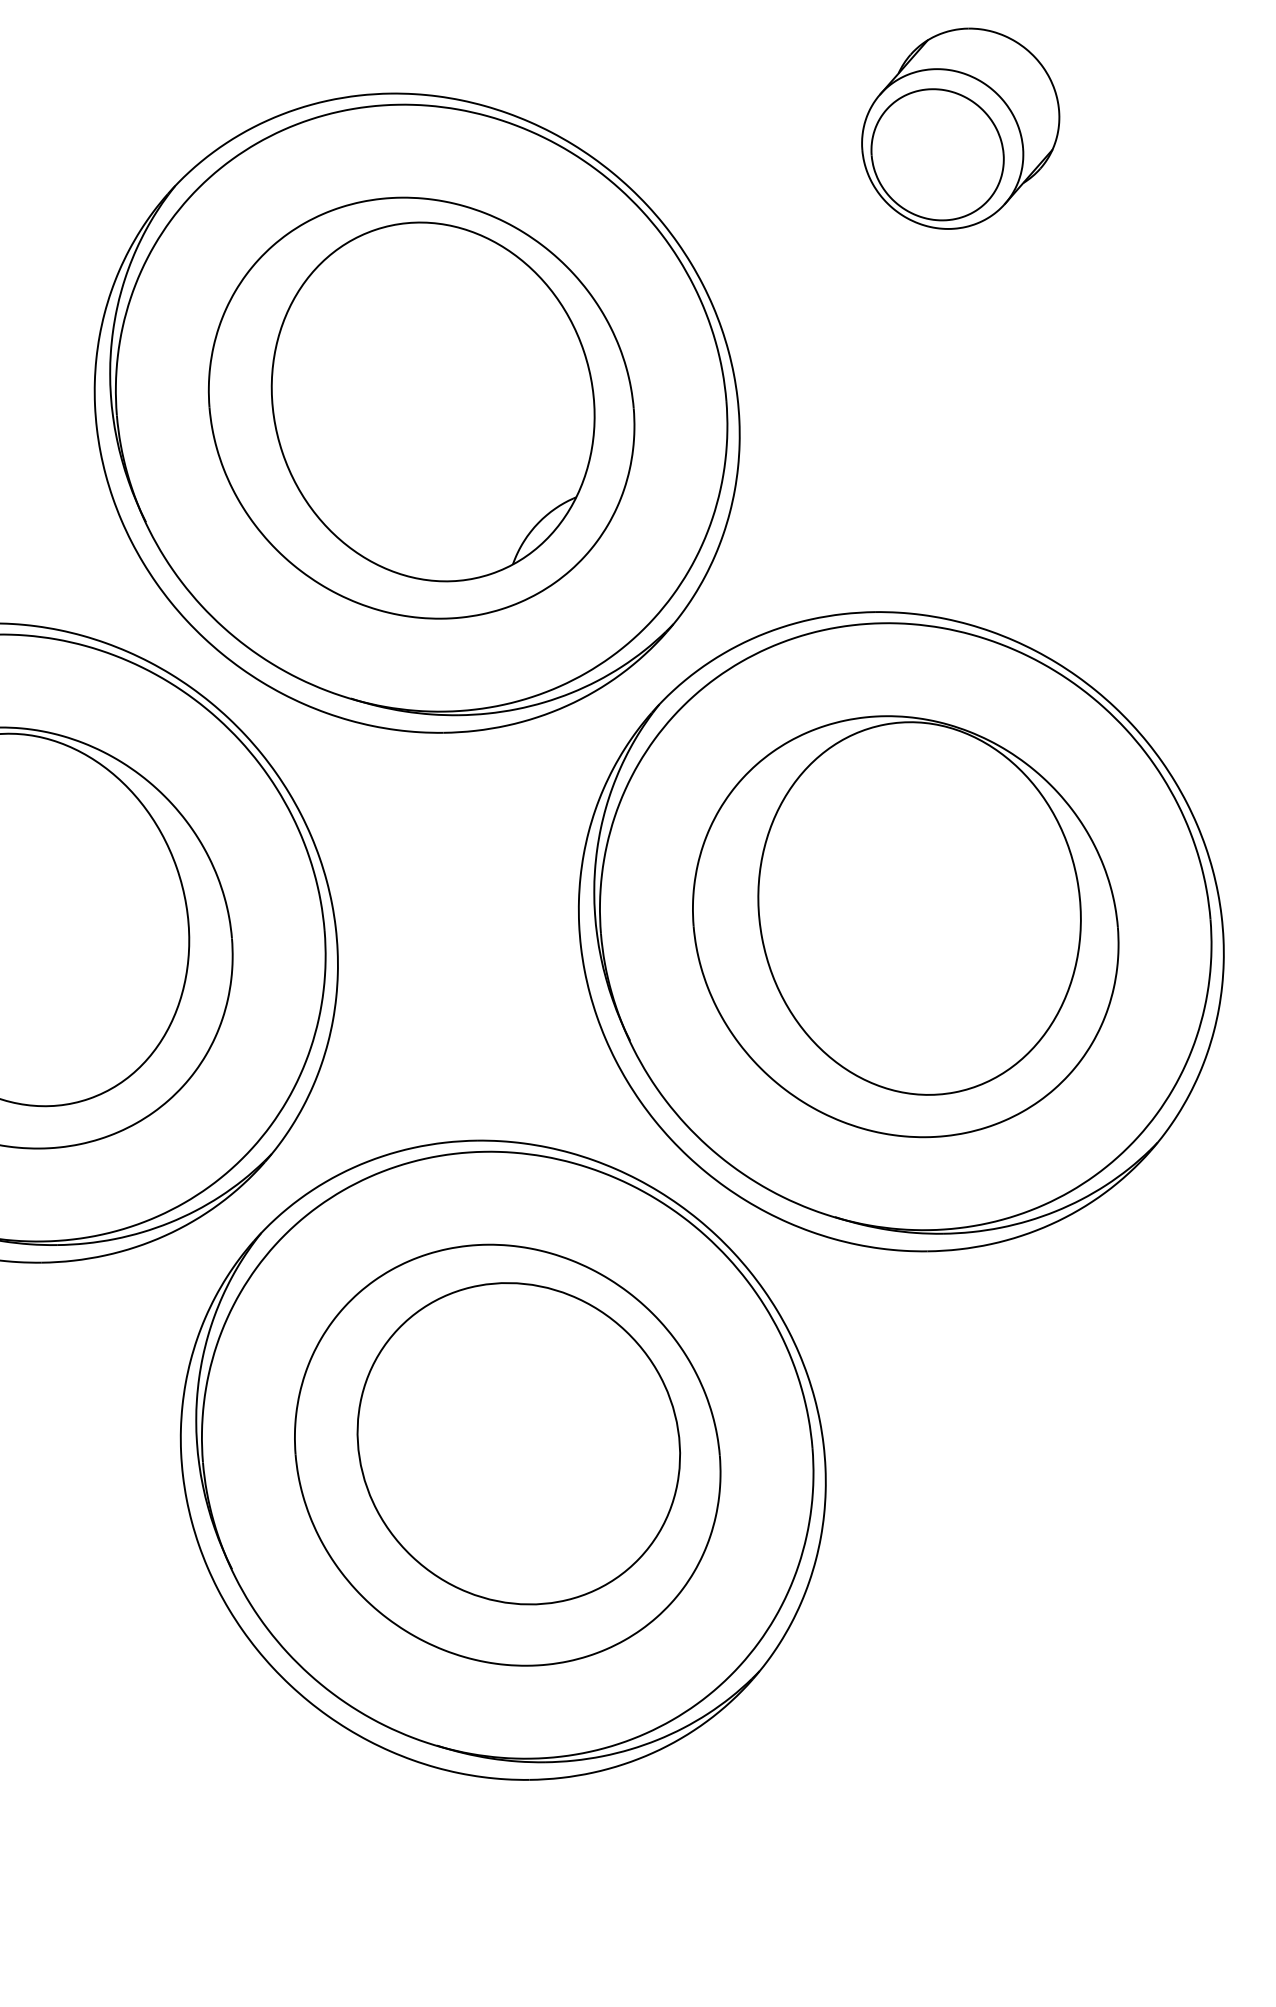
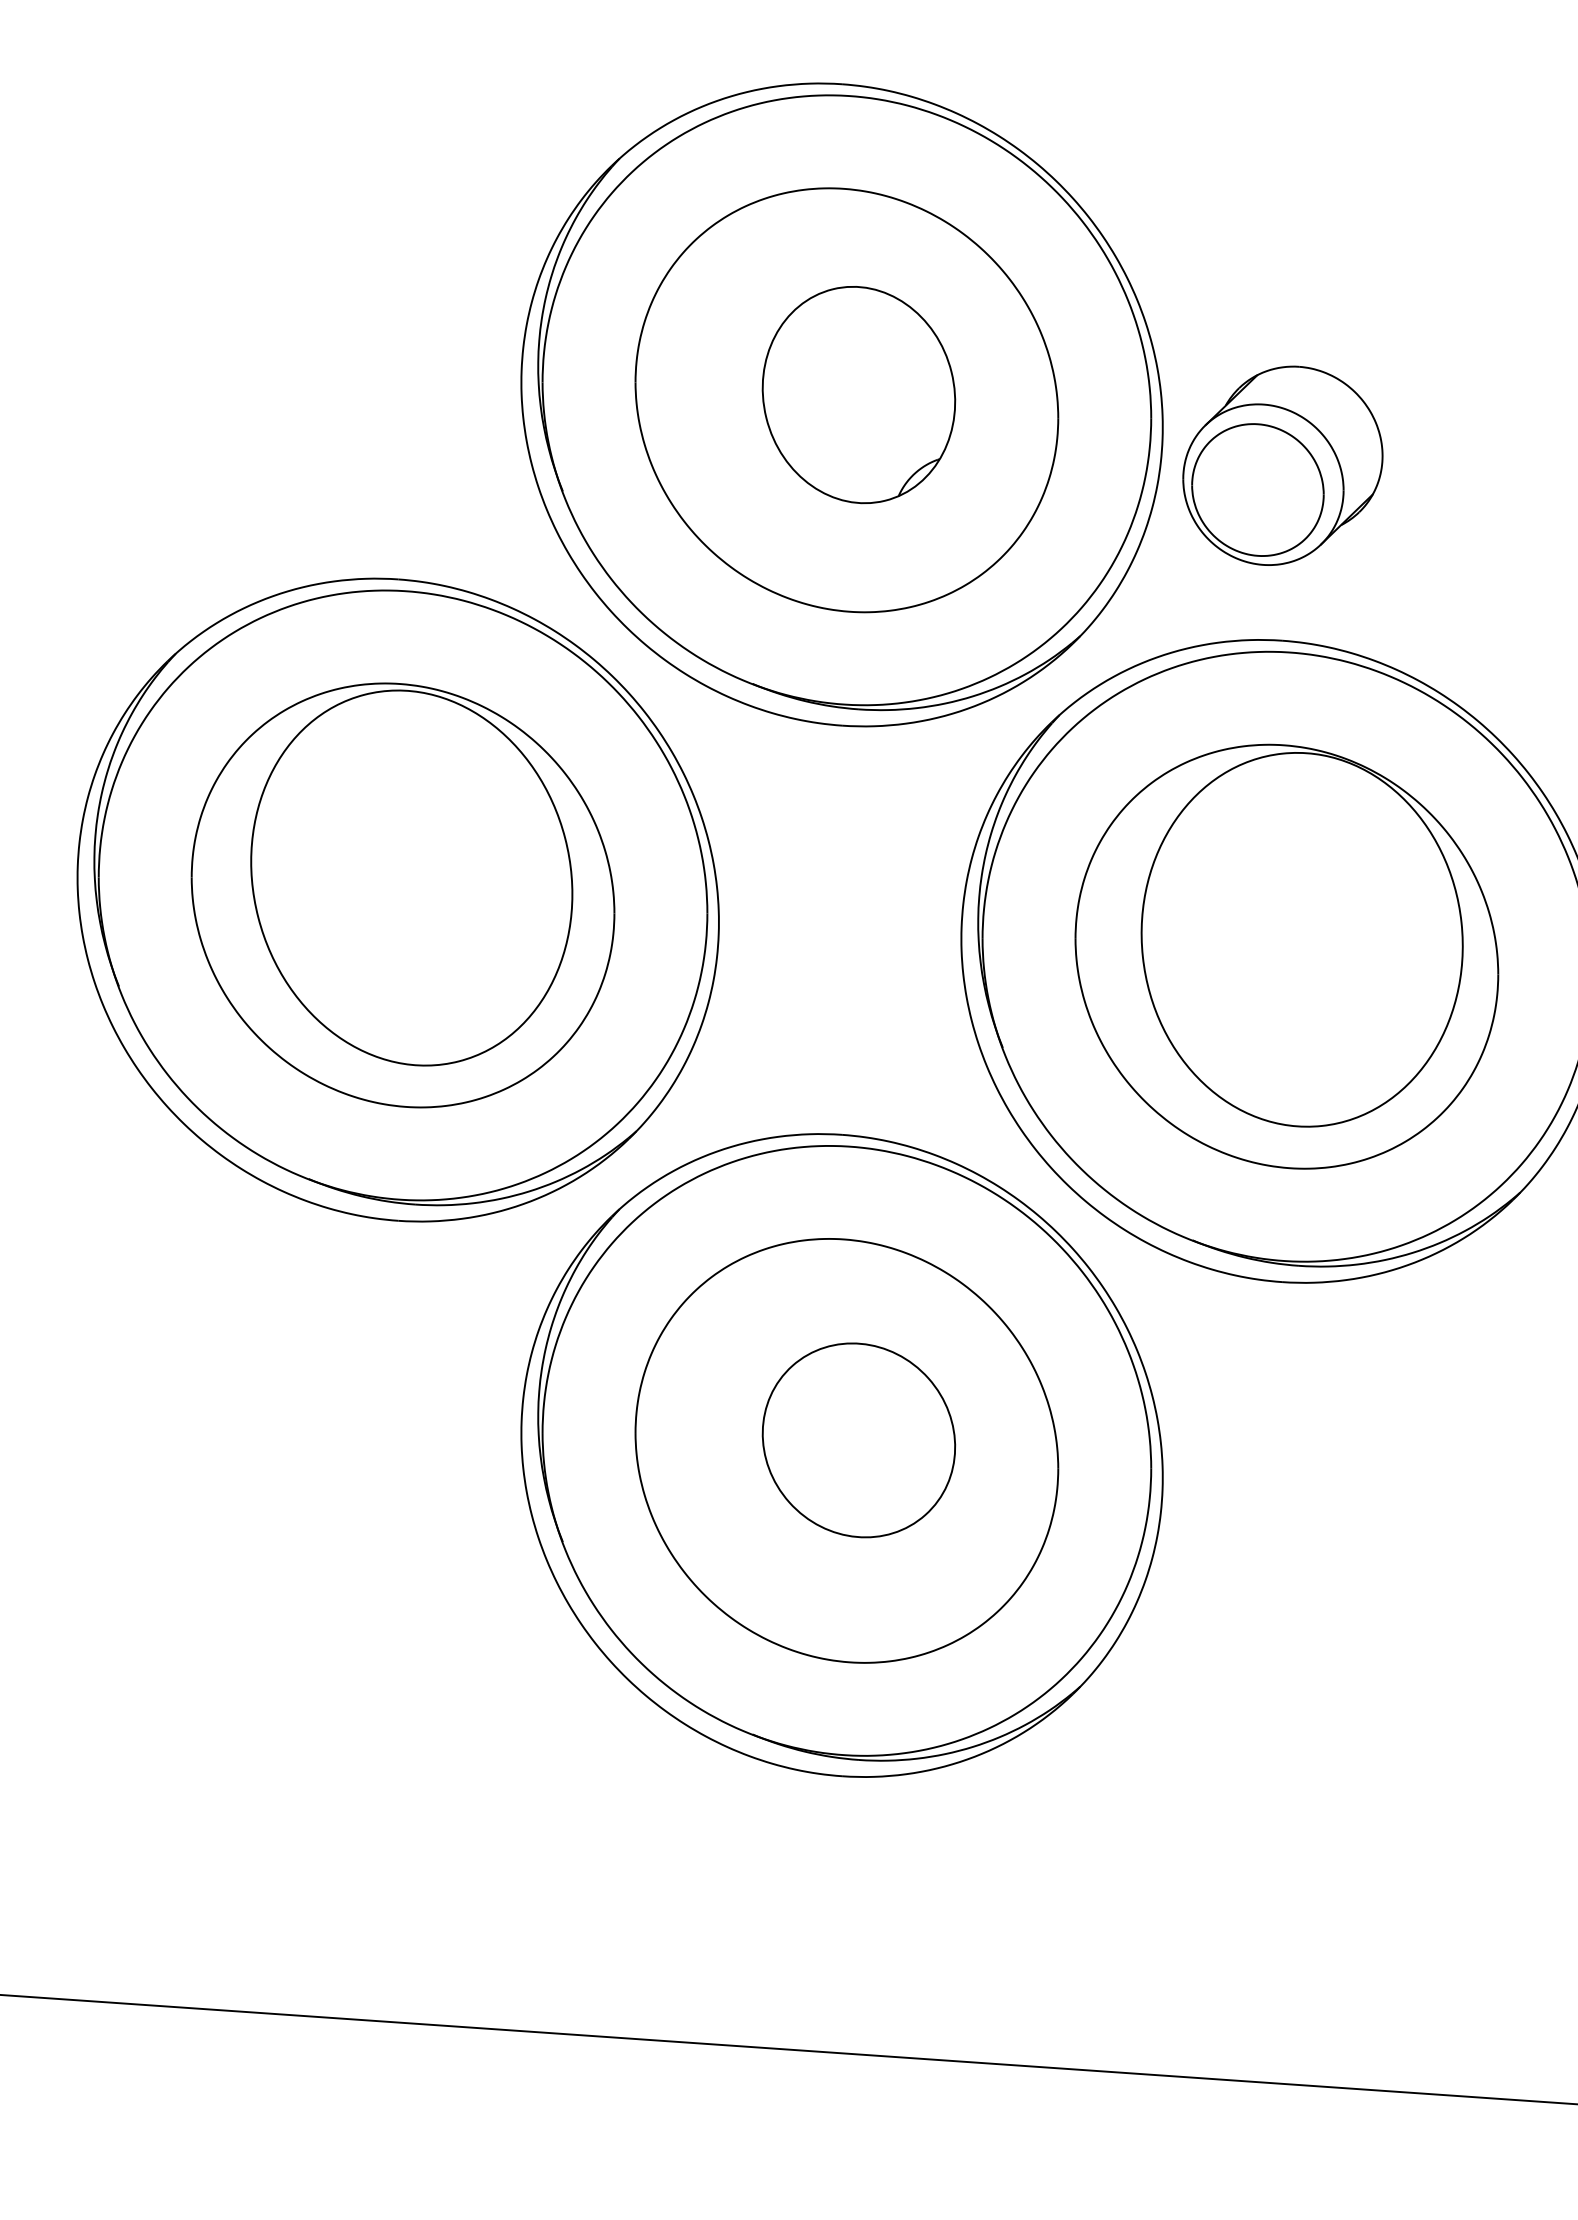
part: (960, 128) -> (1282, 465), moved
part: (432, 401) -> (858, 394), size x0.6
part: (518, 1443) -> (858, 1440), size x0.6

